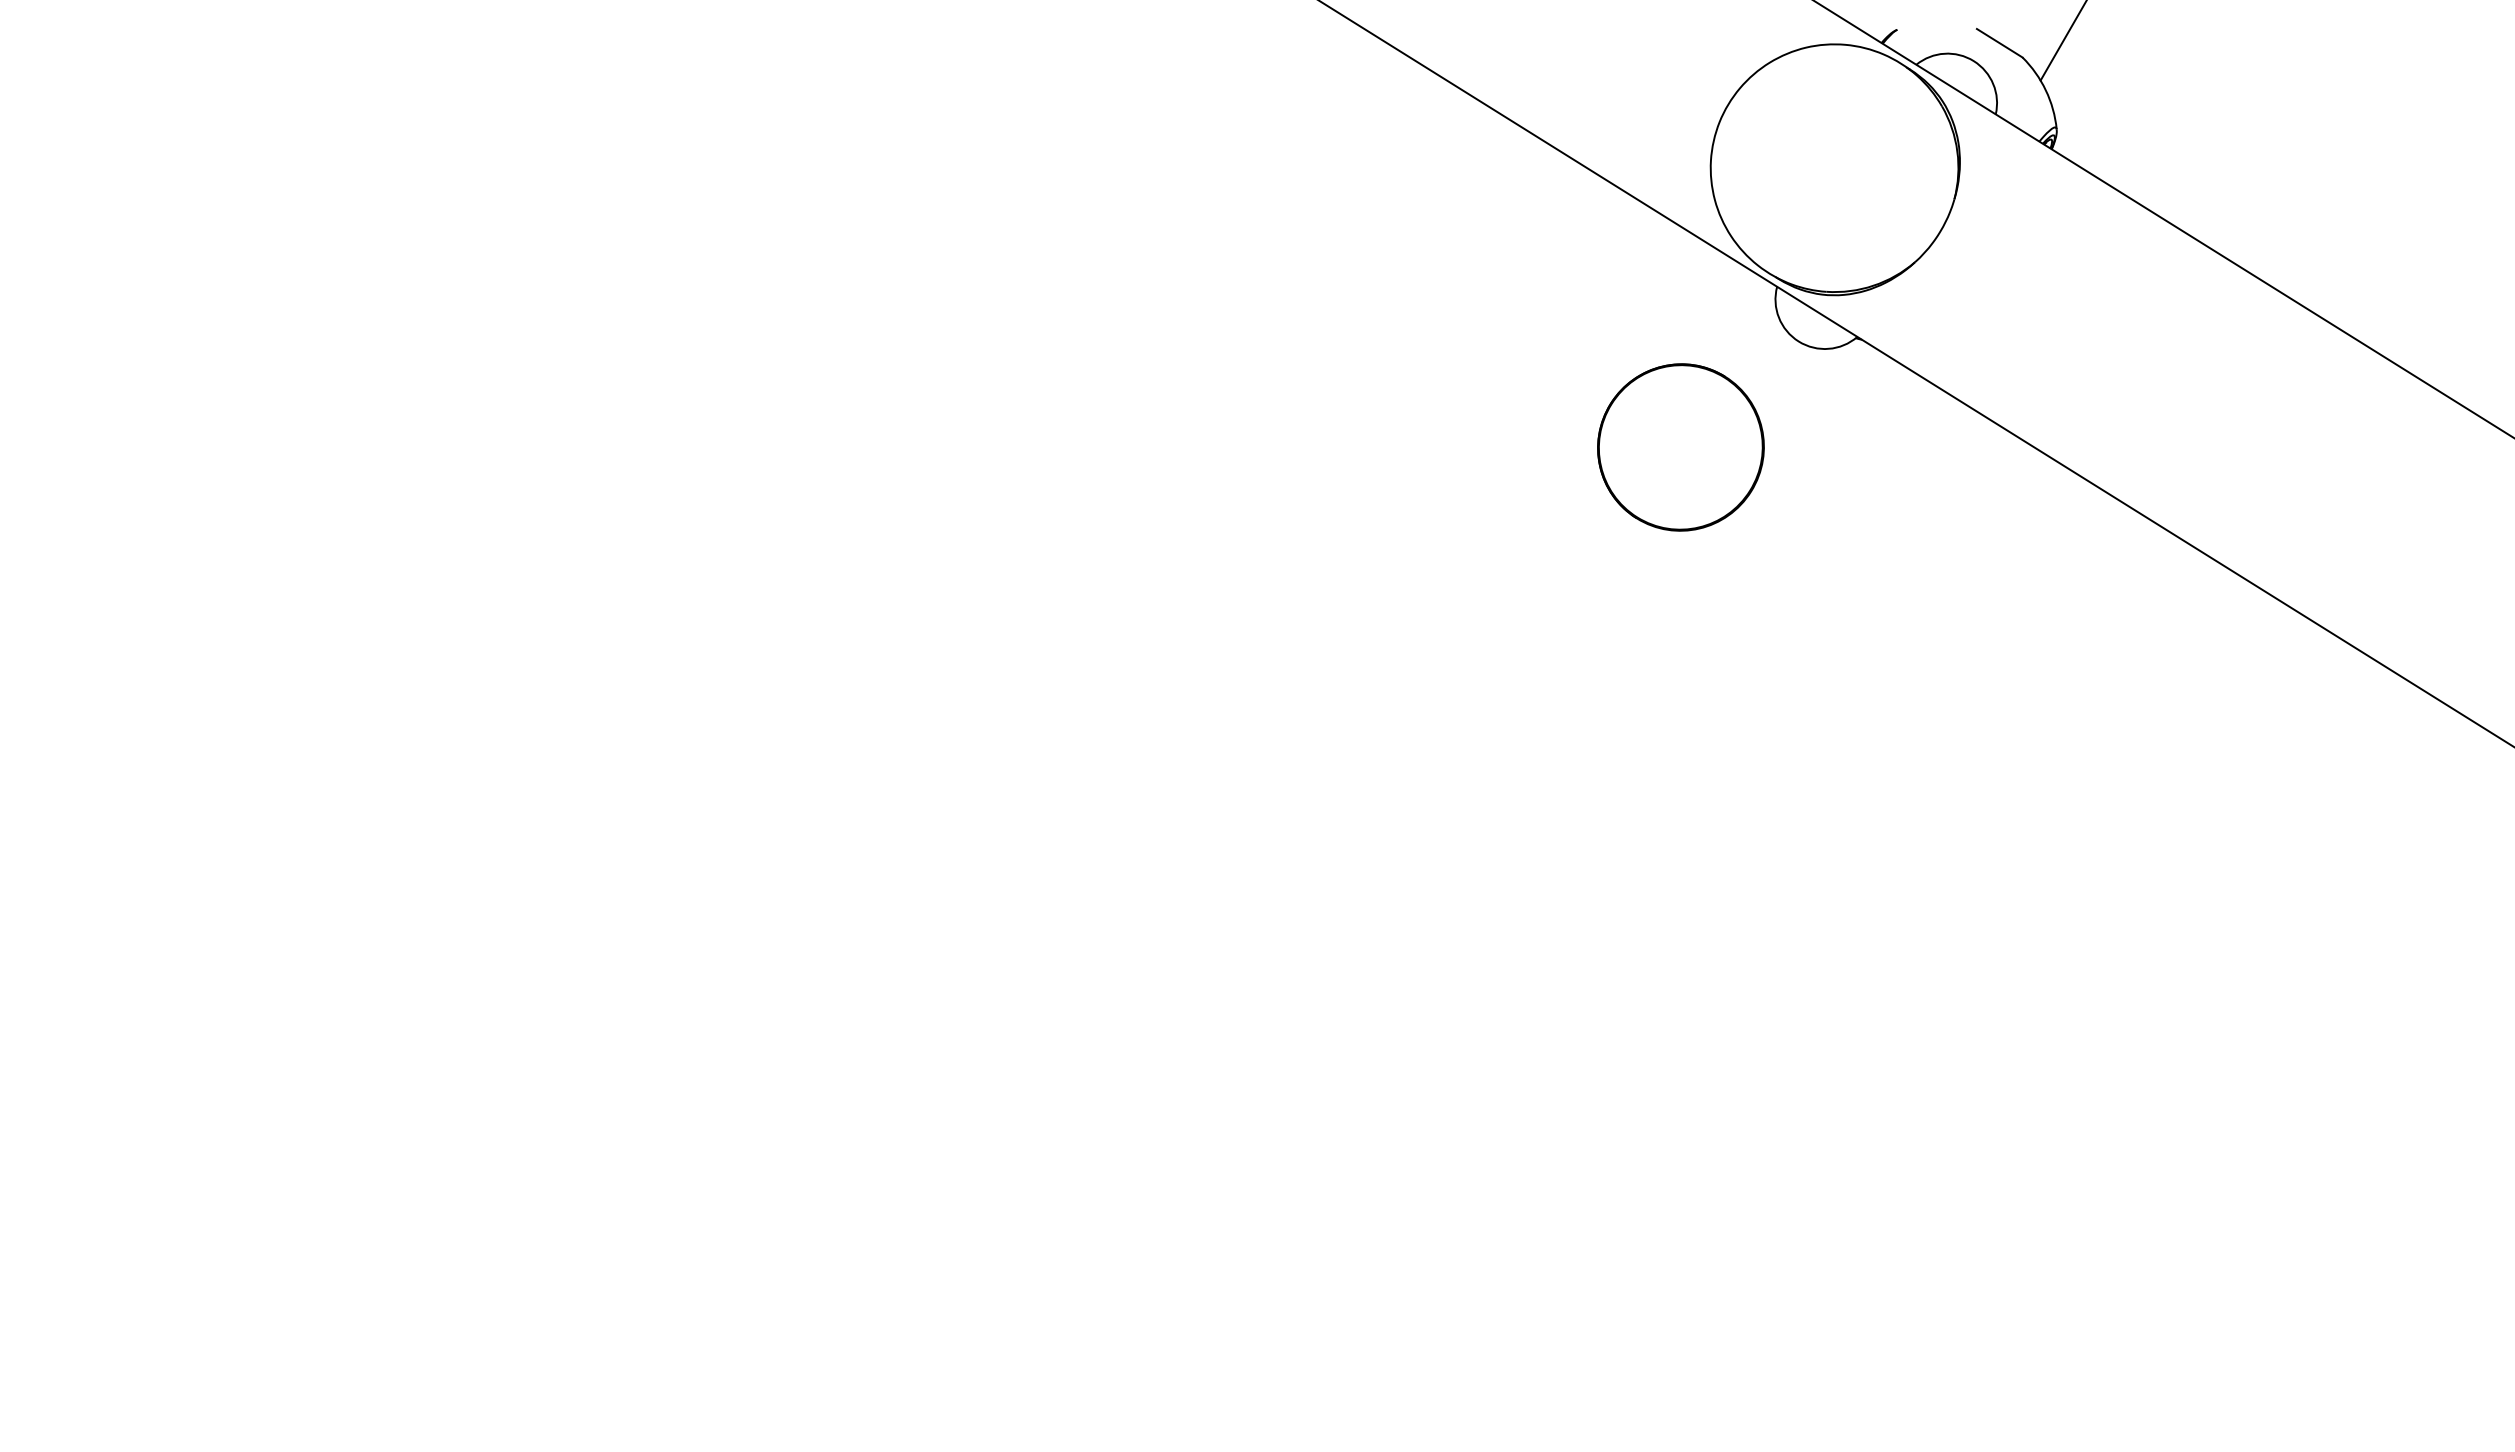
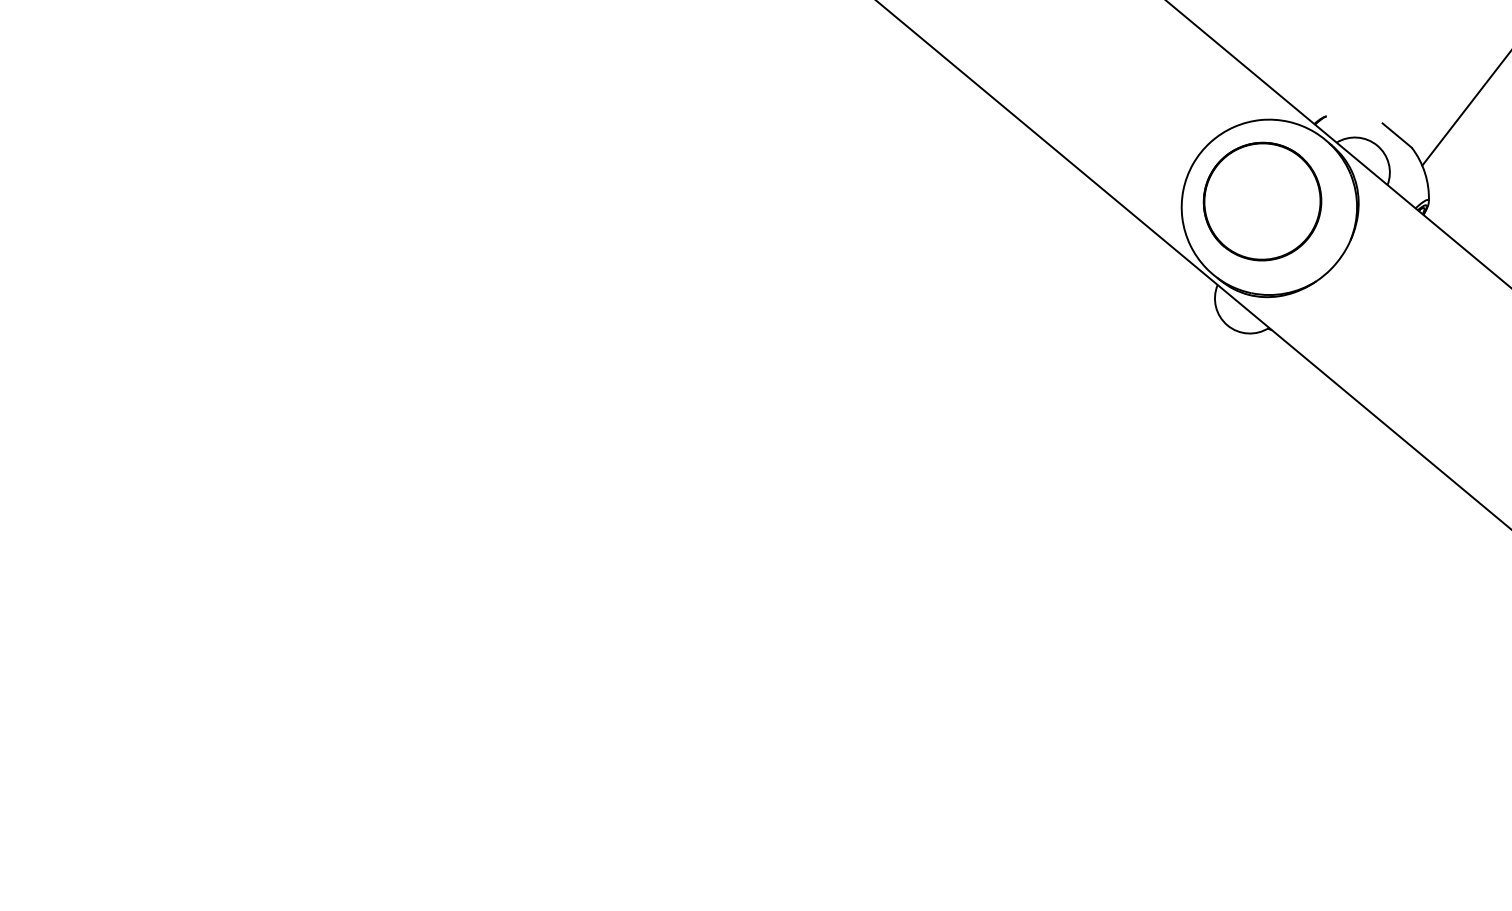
part: (1680, 447) -> (1262, 201), moved

